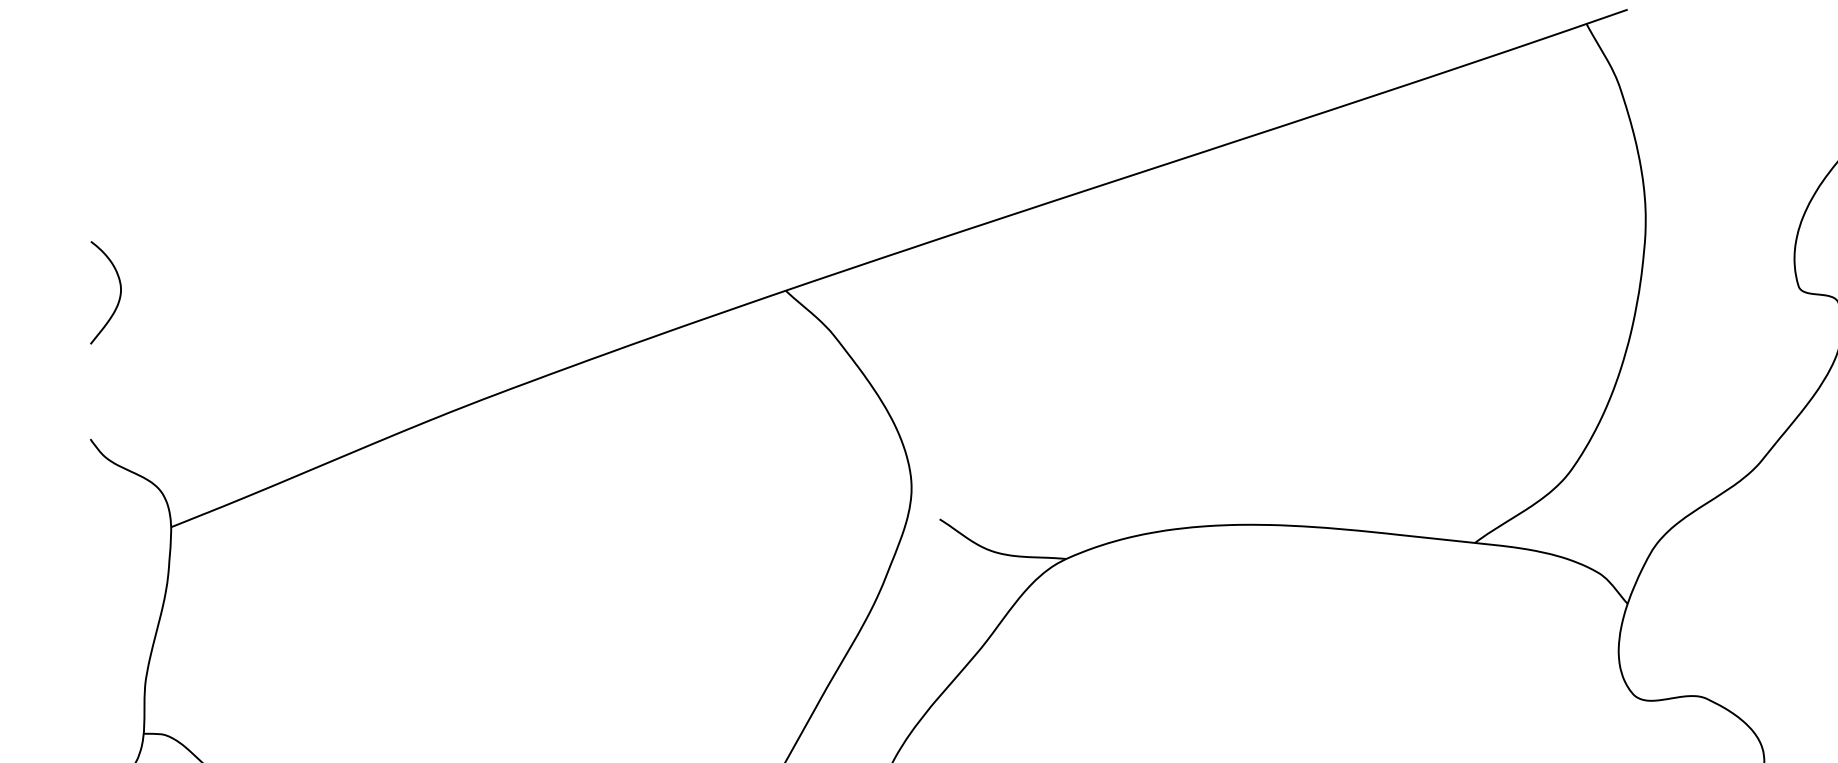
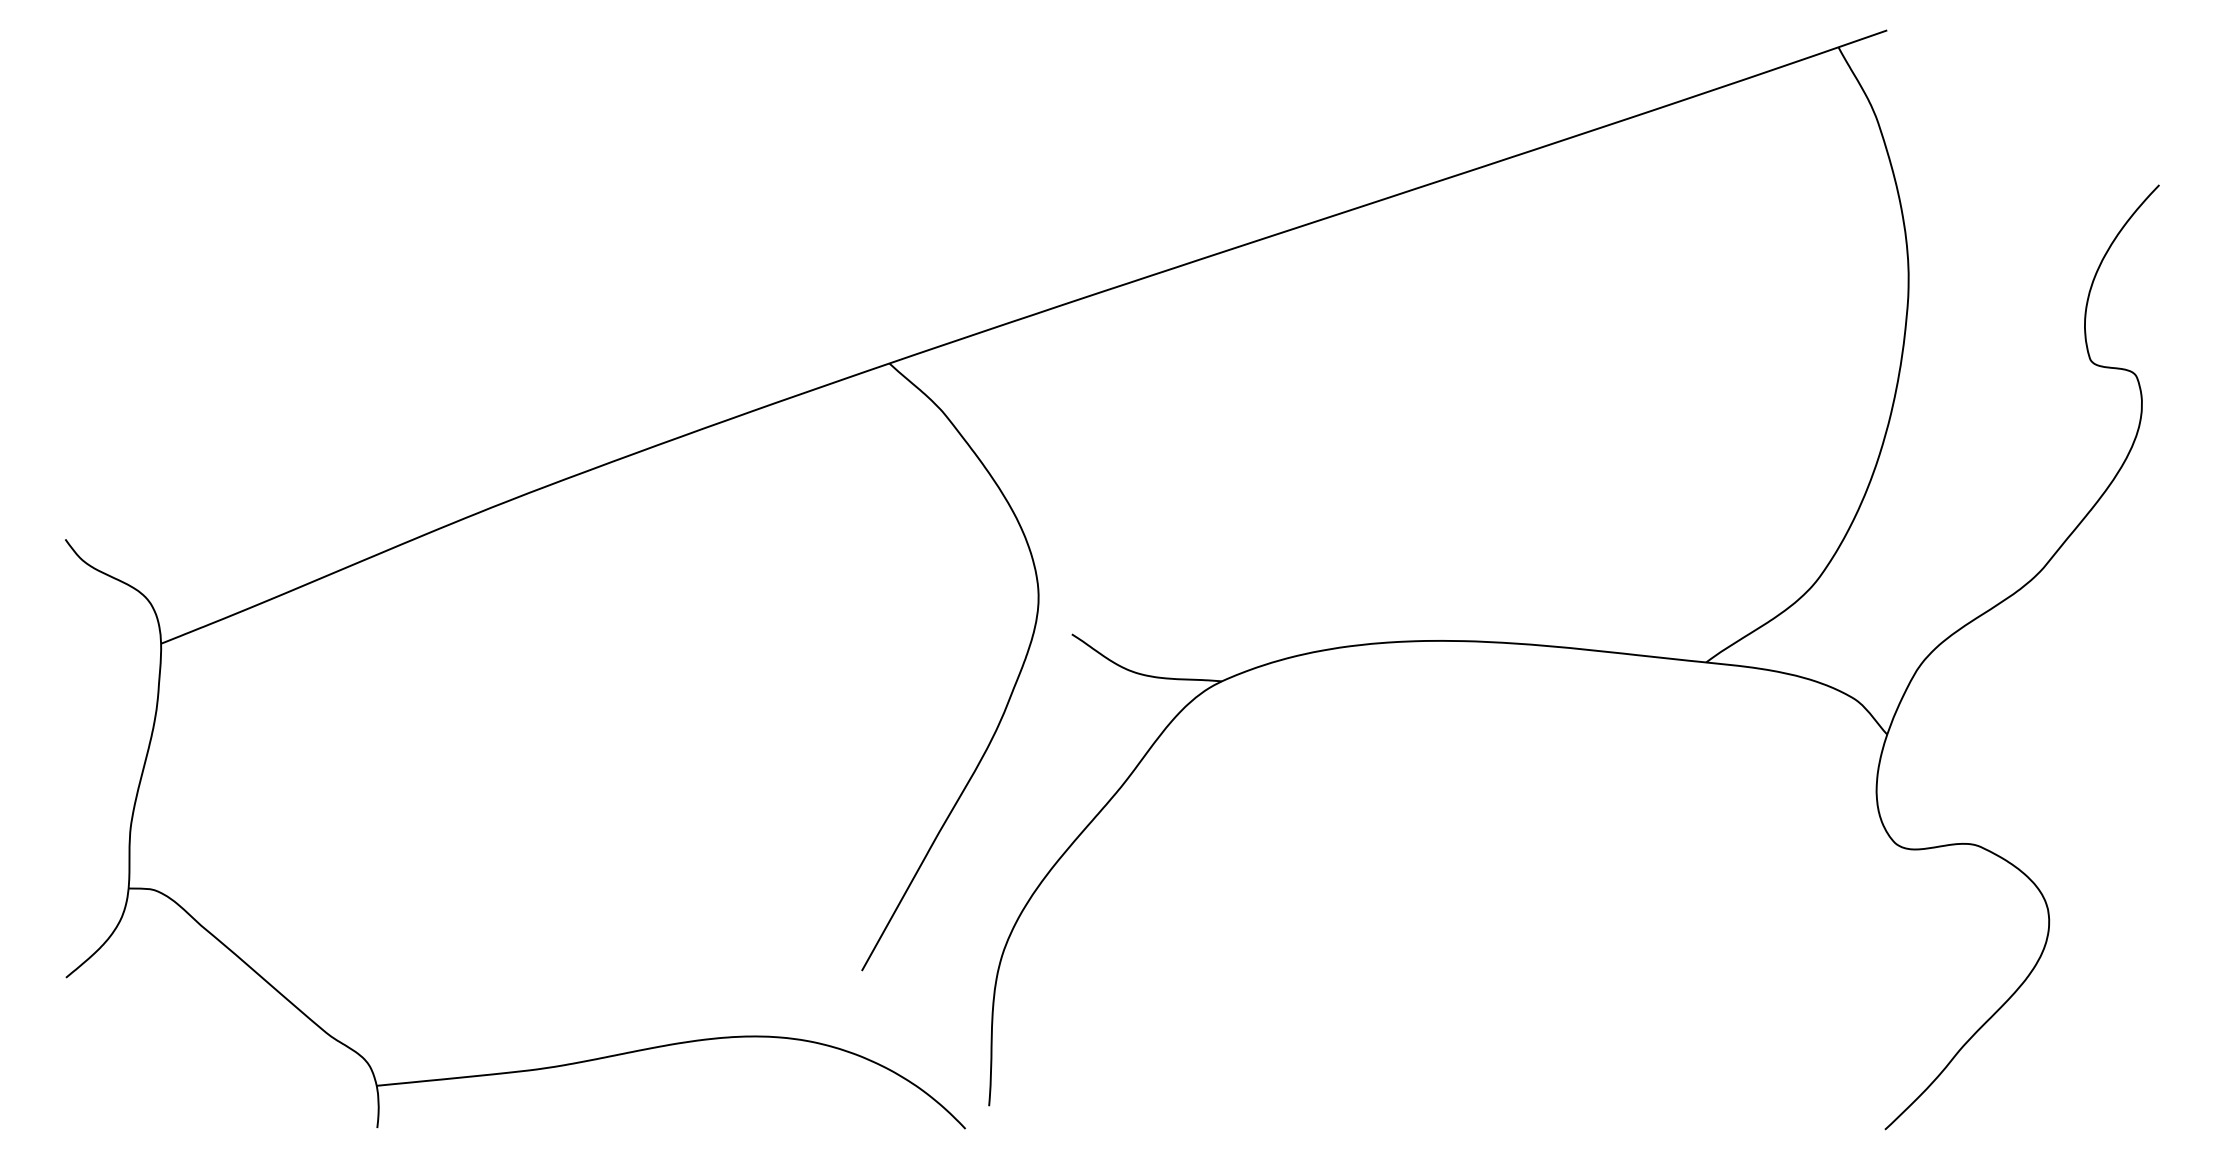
curve: (119, 296) -> (99, 370), removed

